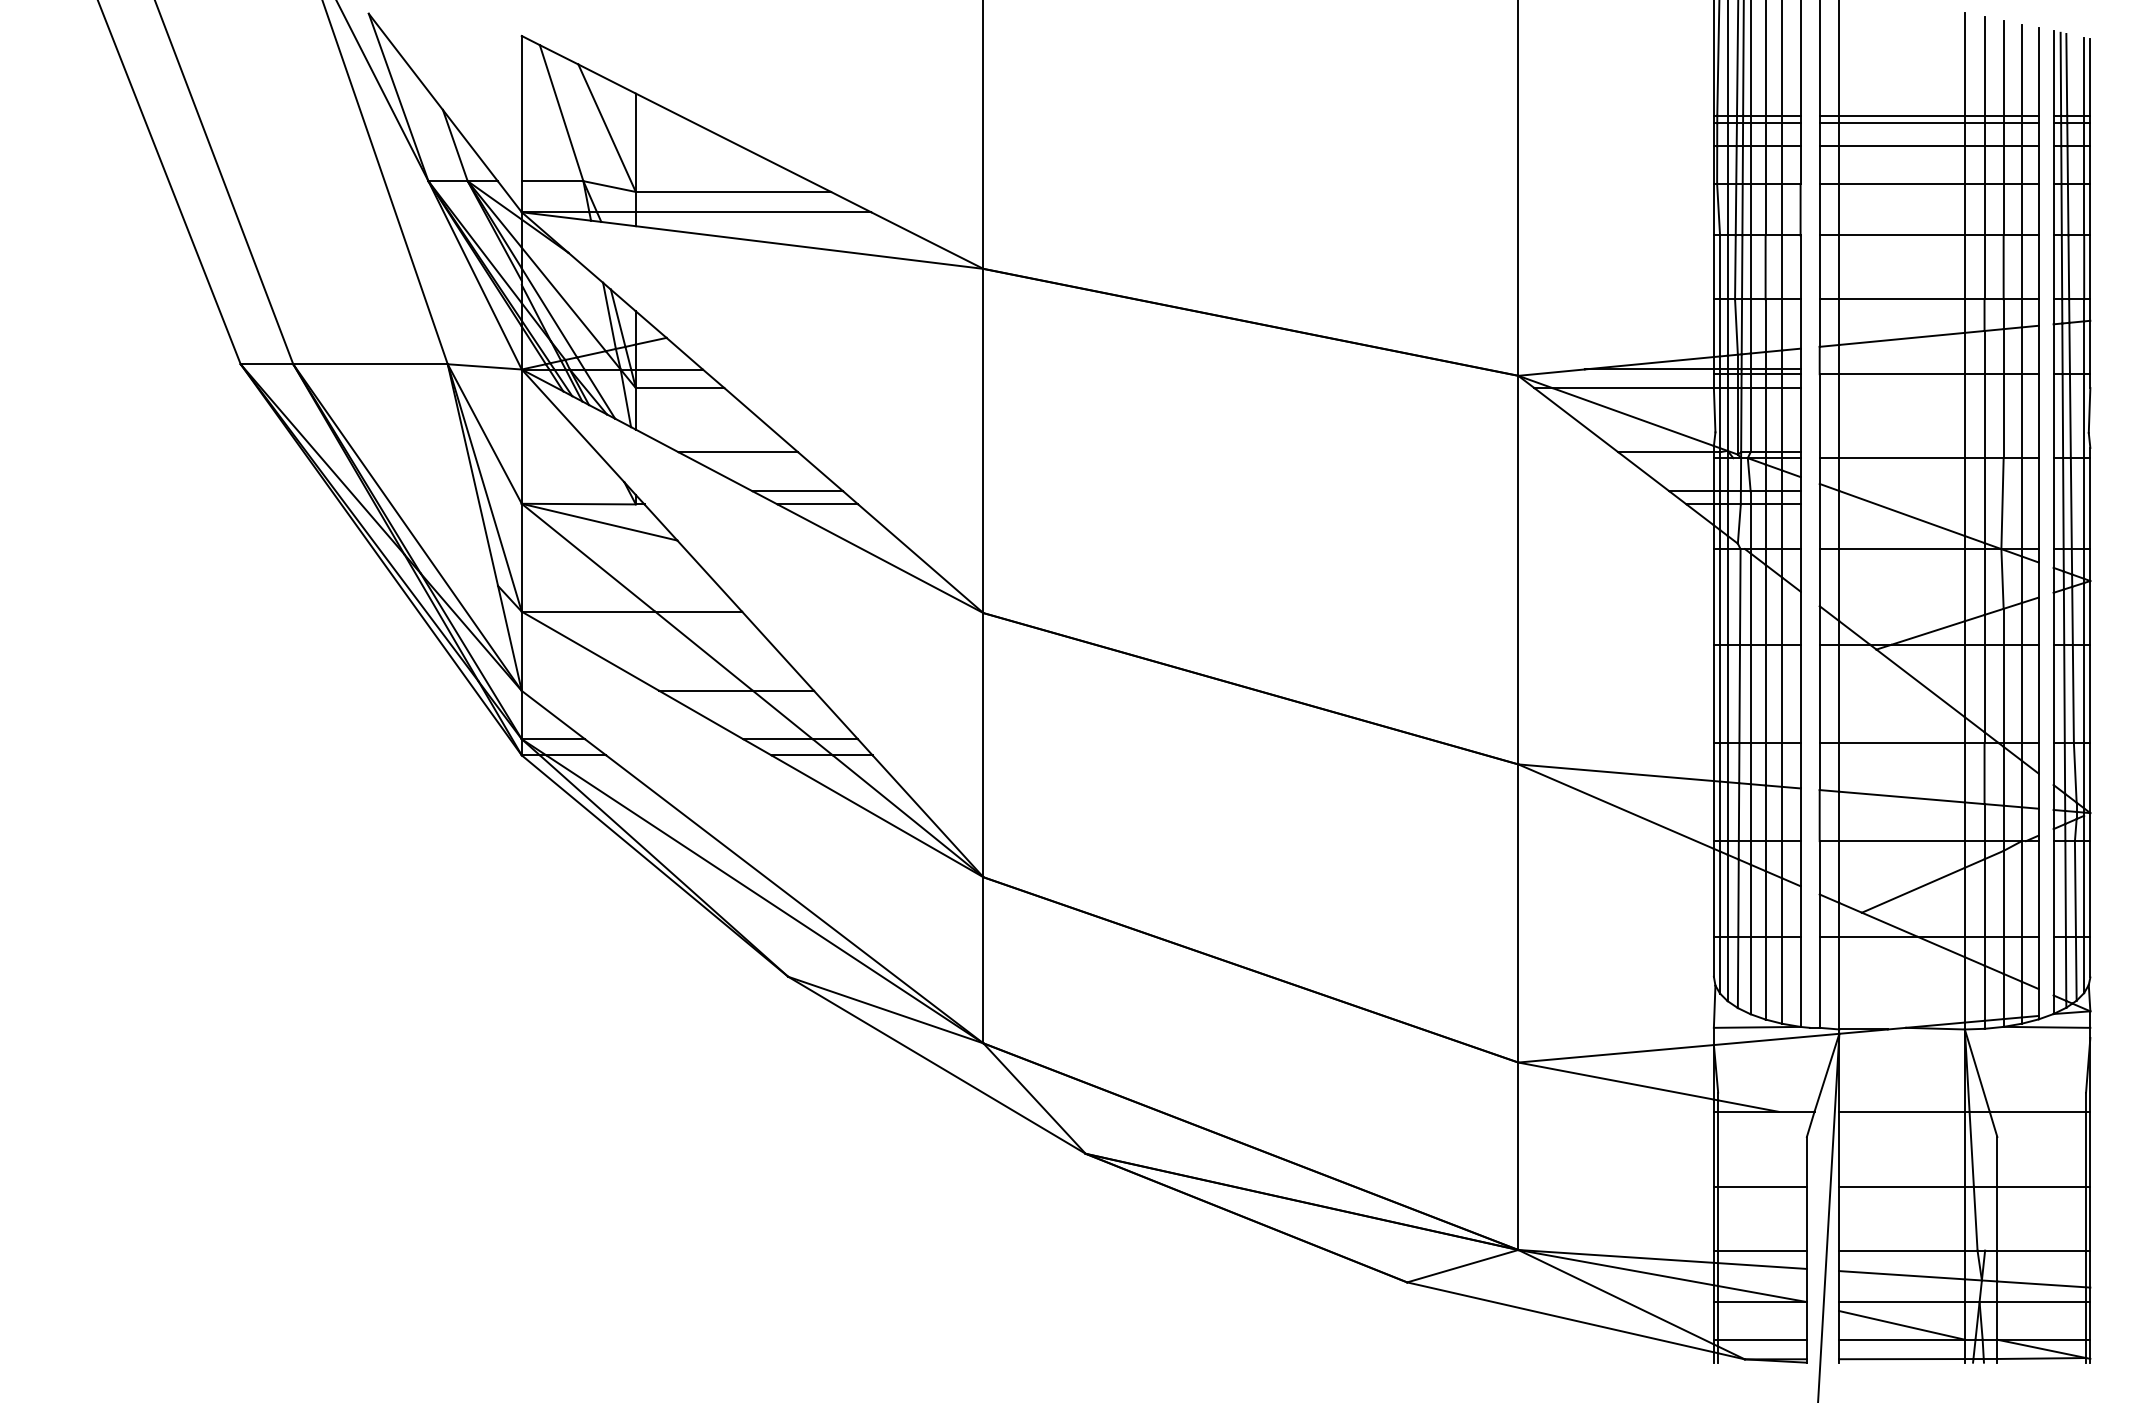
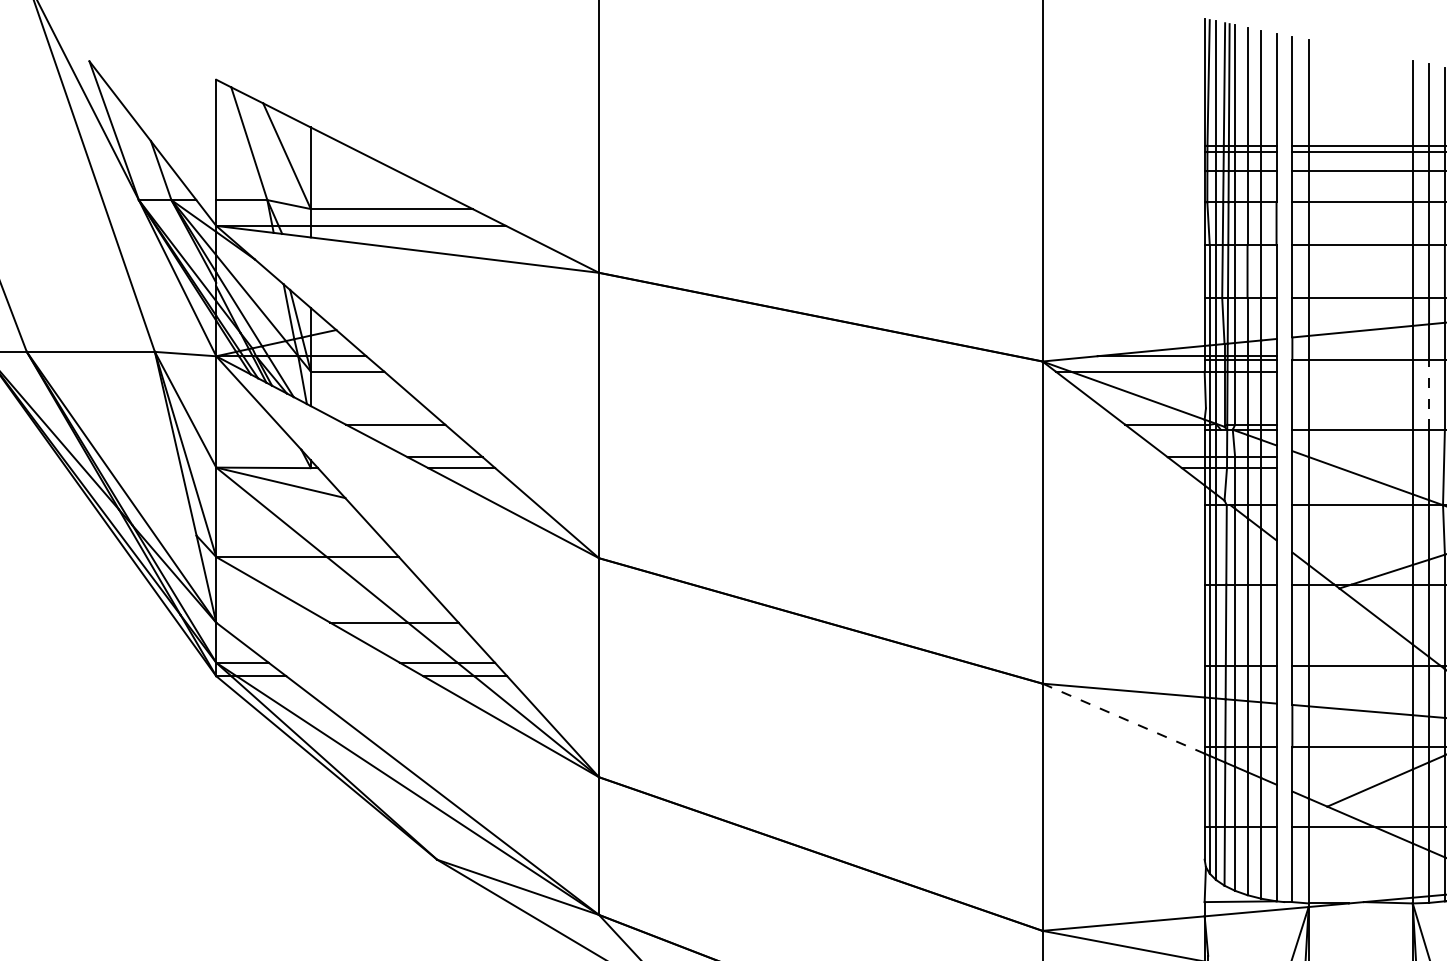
line: (1984, 416) -> (1429, 395), solid -> dashed
line: (1616, 806) -> (1123, 718), solid -> dashed

